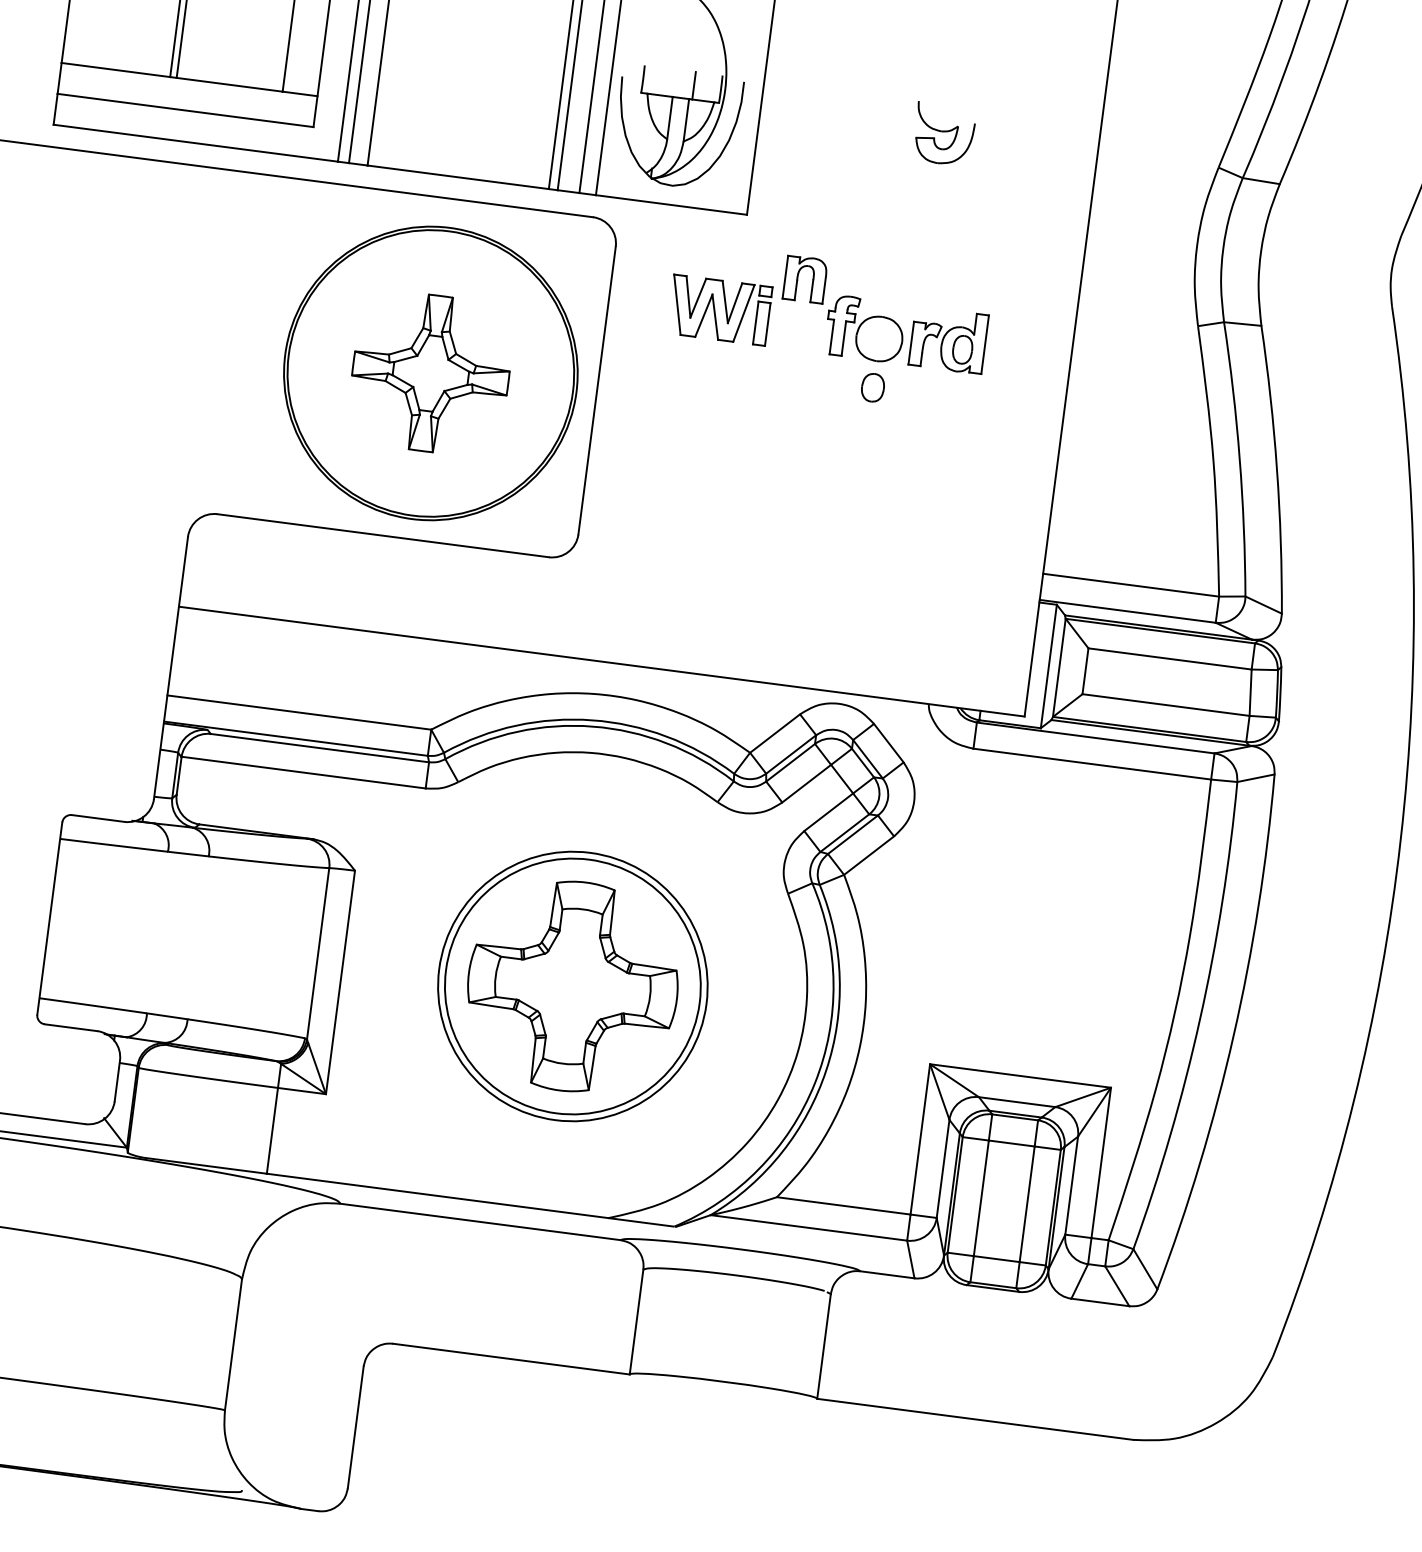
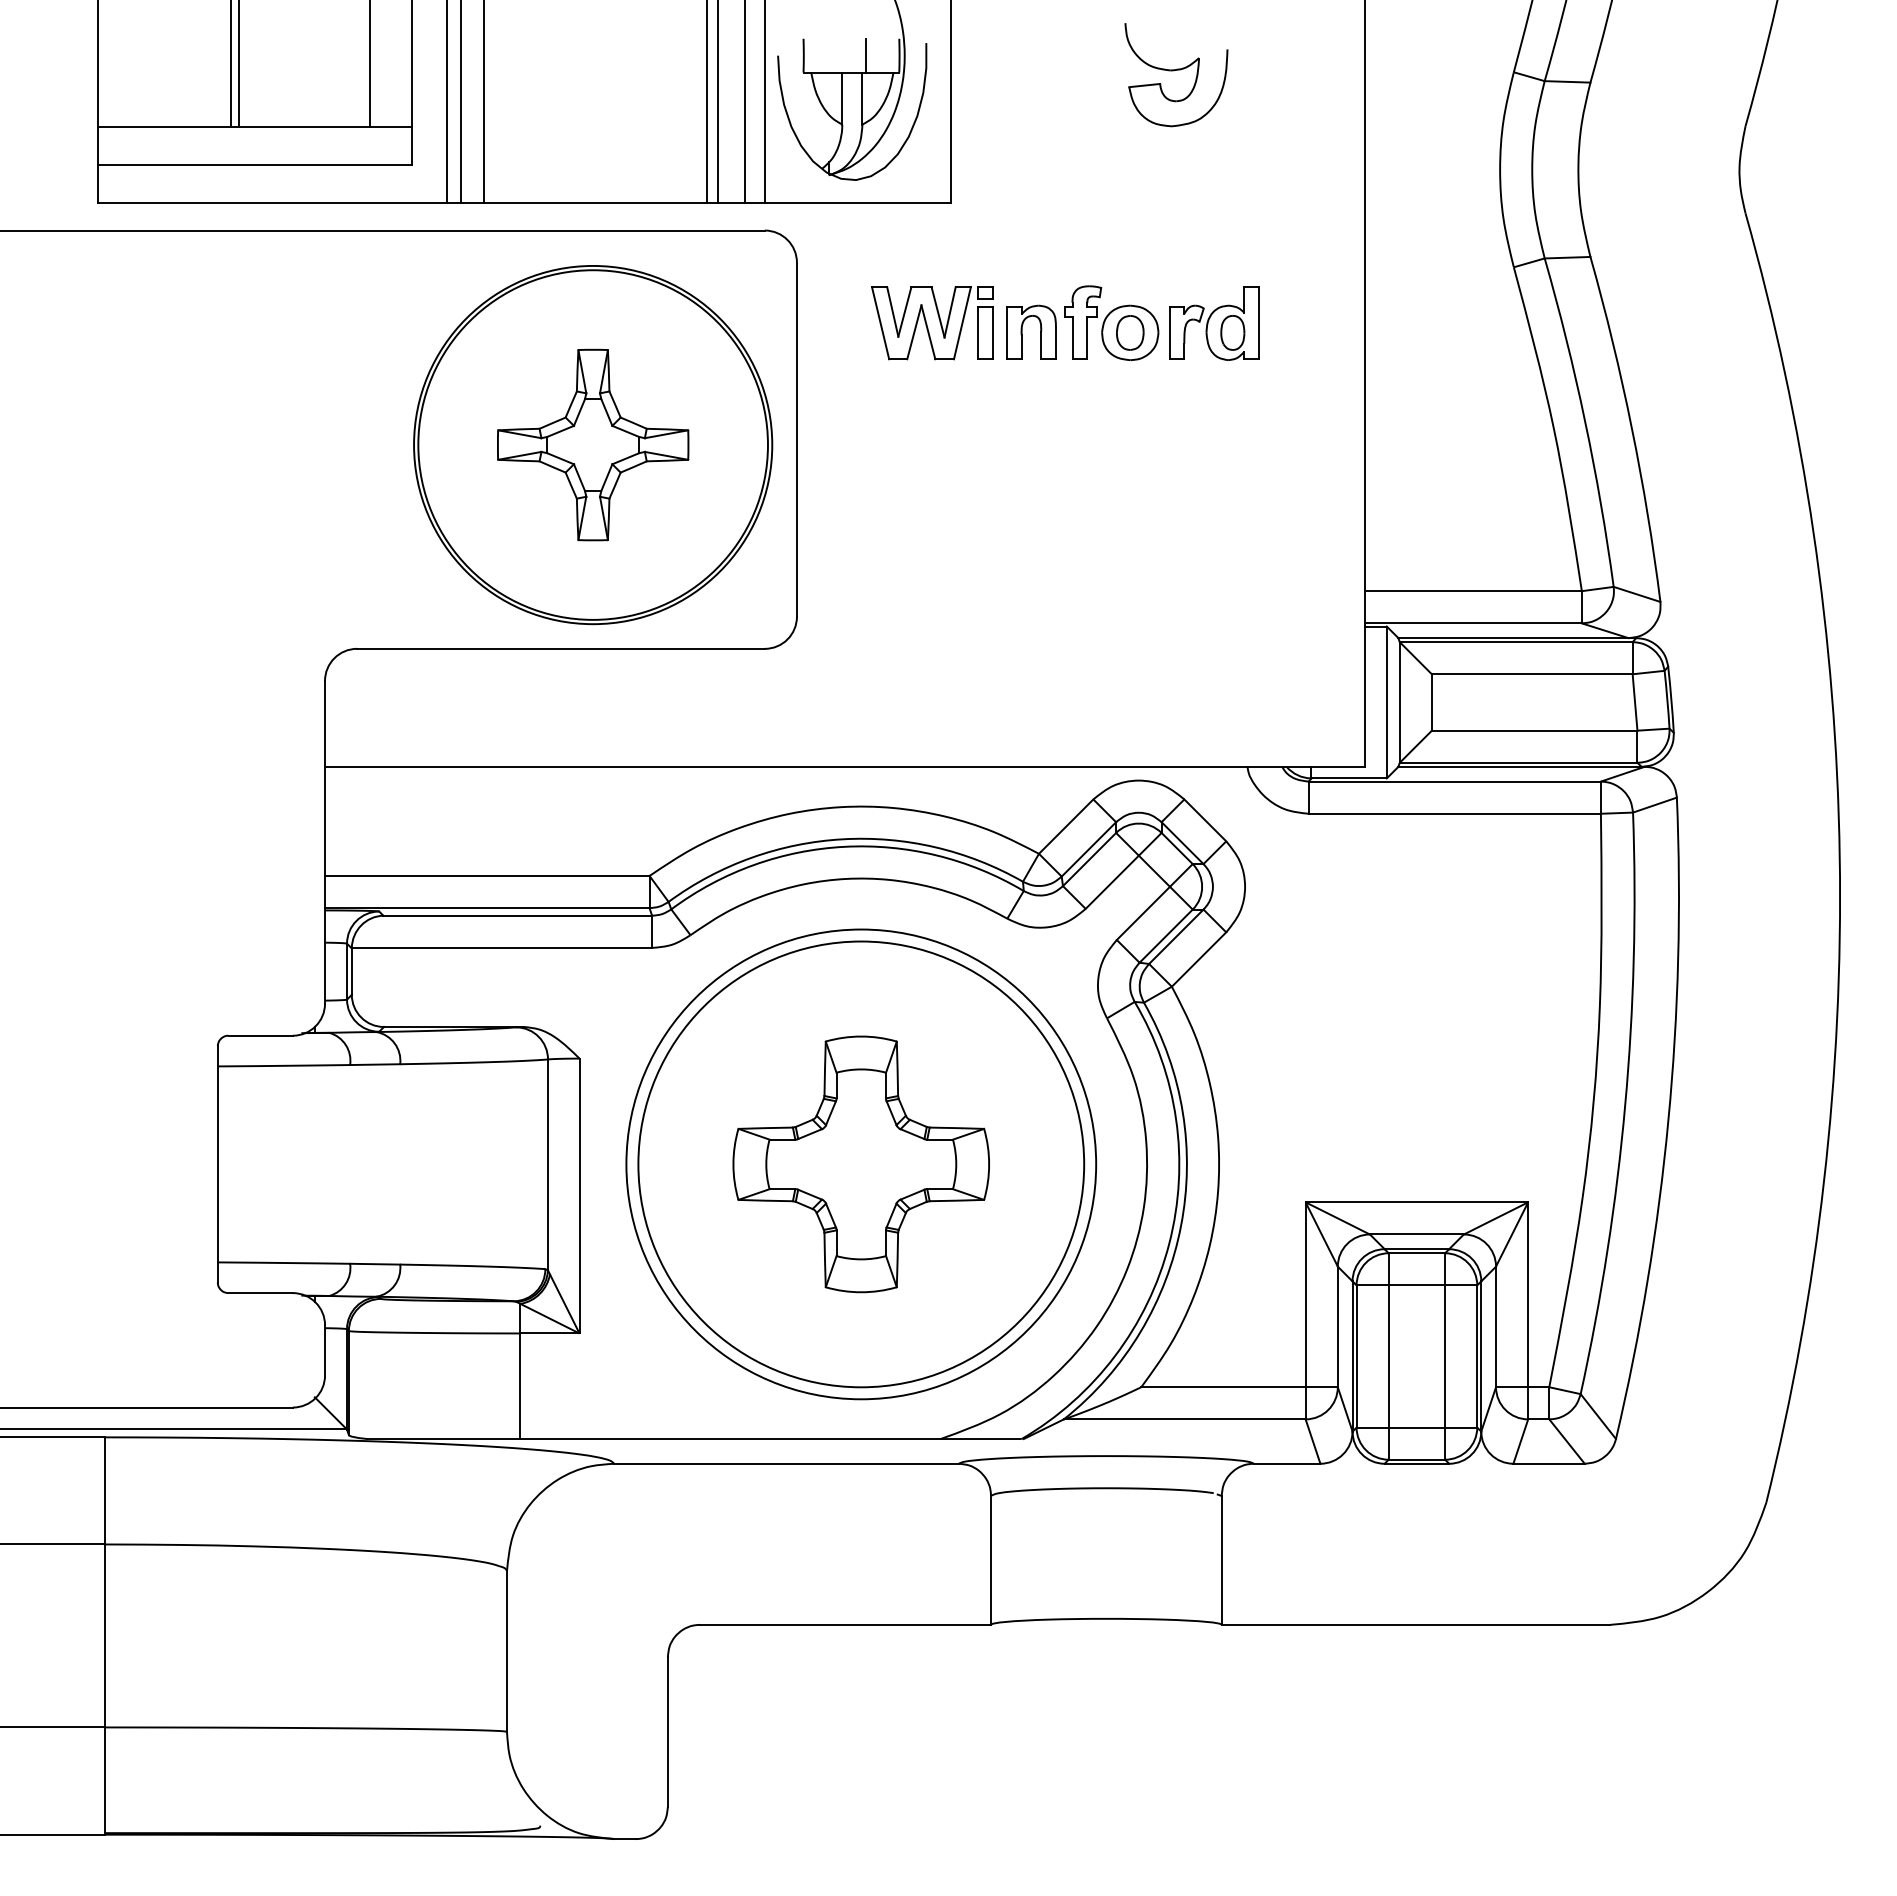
part: (944, 134) -> (1176, 75), size x1.43
part: (798, 277) -> (1022, 331), moved
part: (873, 387) -> (1130, 332), moved
circle: (573, 986) -> (861, 1164), size x1.43
circle: (573, 986) -> (861, 1164), size x1.43

